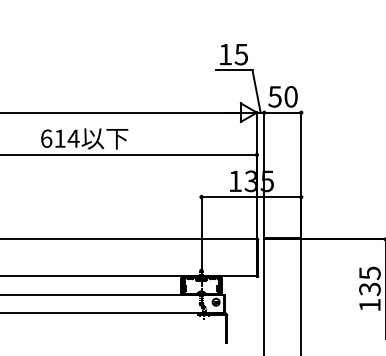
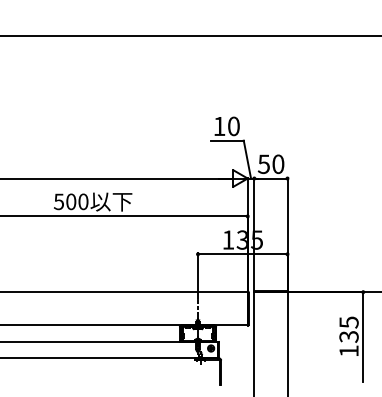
text: (241, 54) -> (233, 126), 15 -> 10
text: (60, 138) -> (71, 201), 614 -> 500

